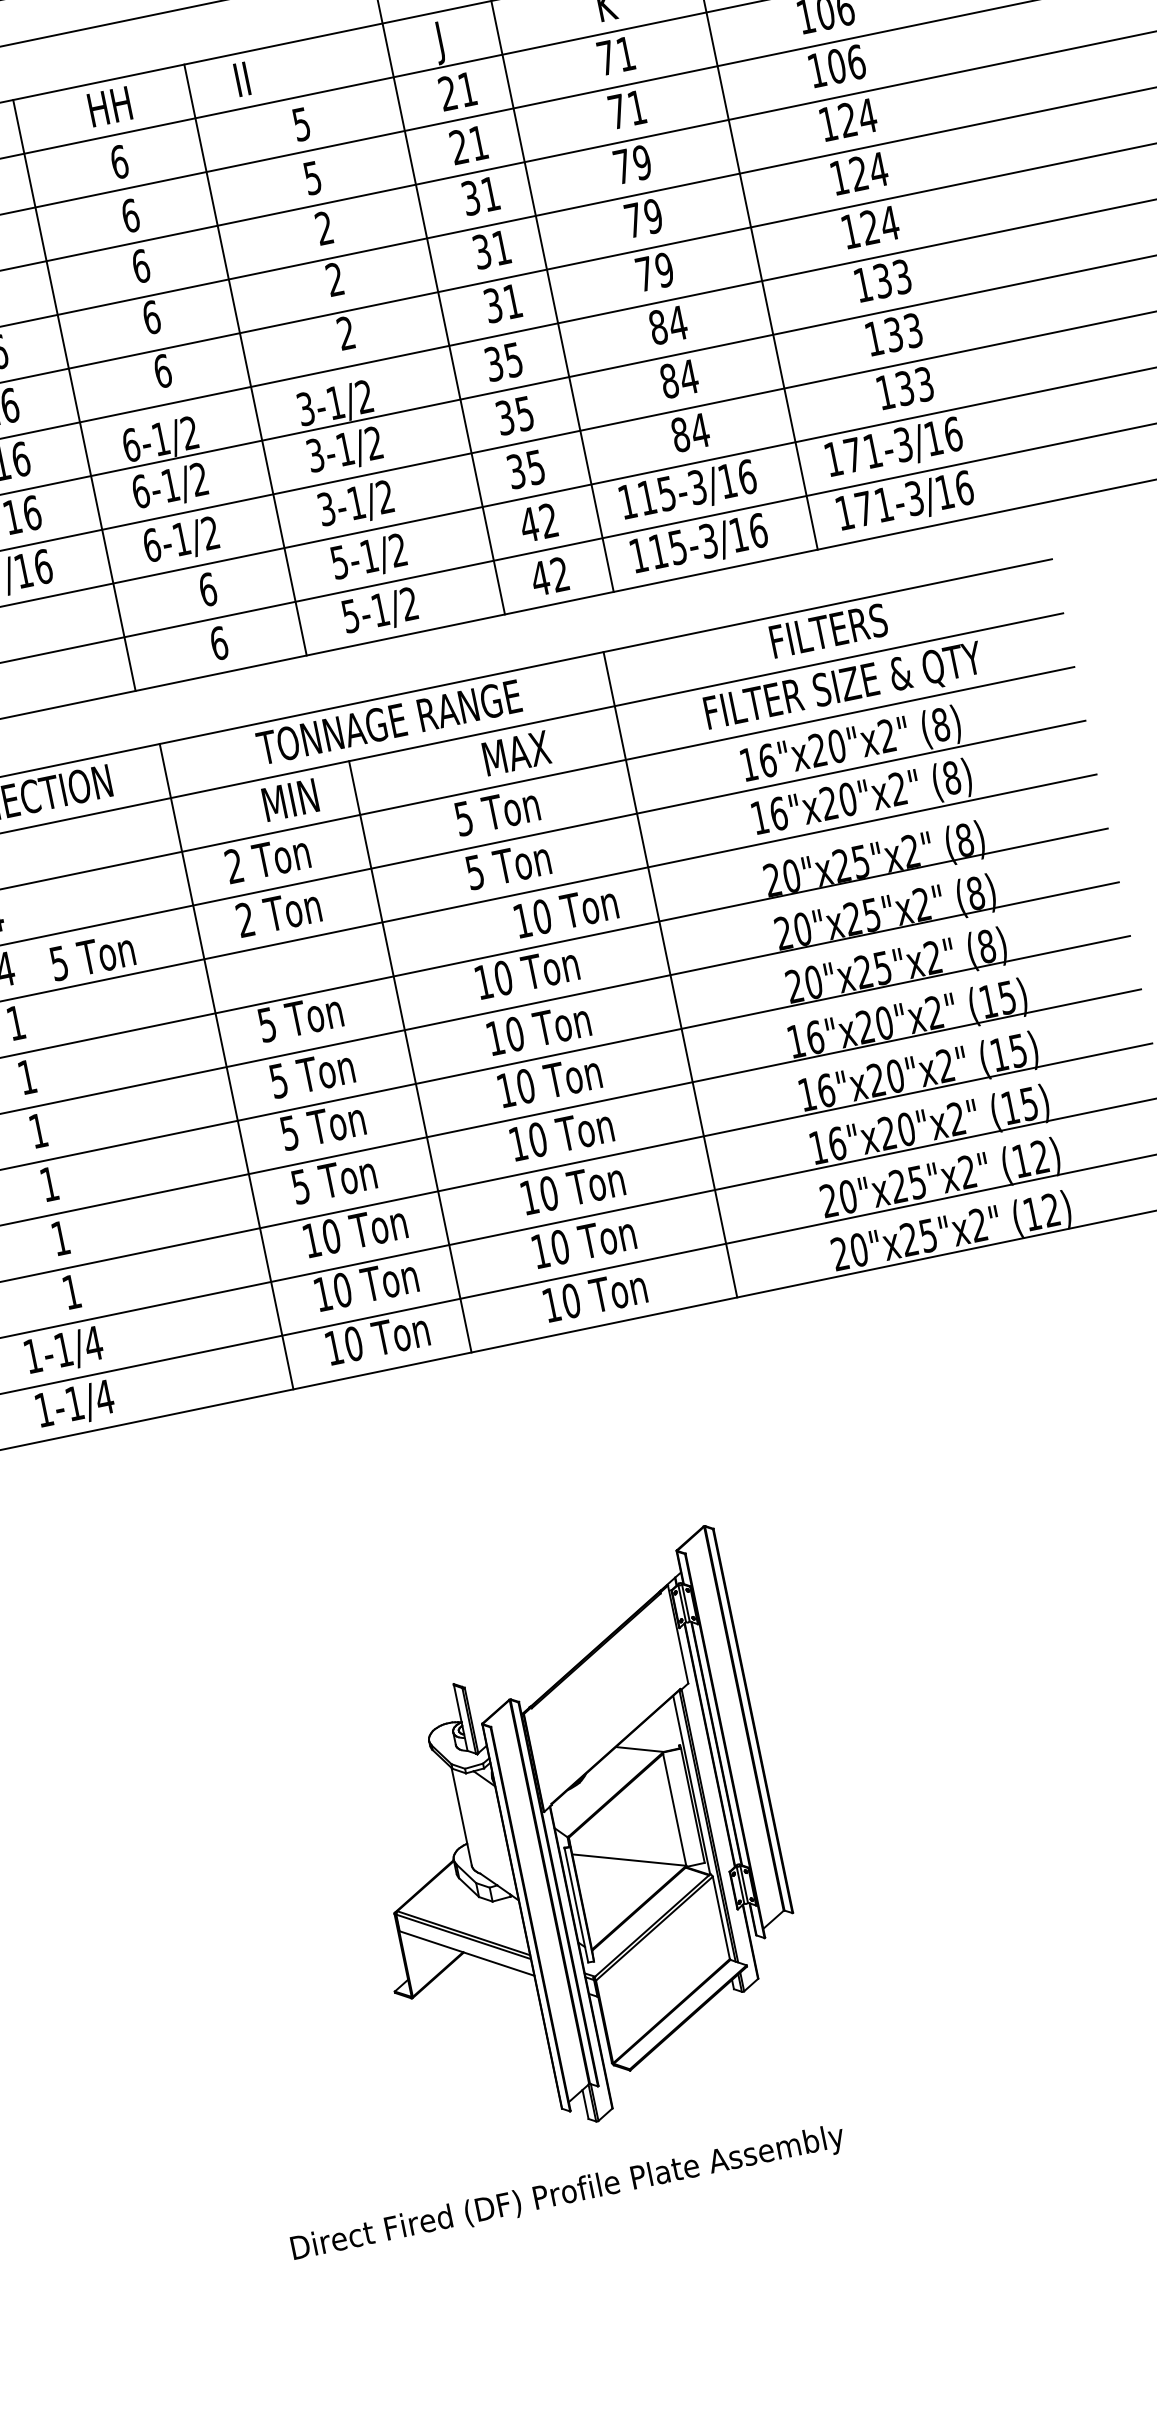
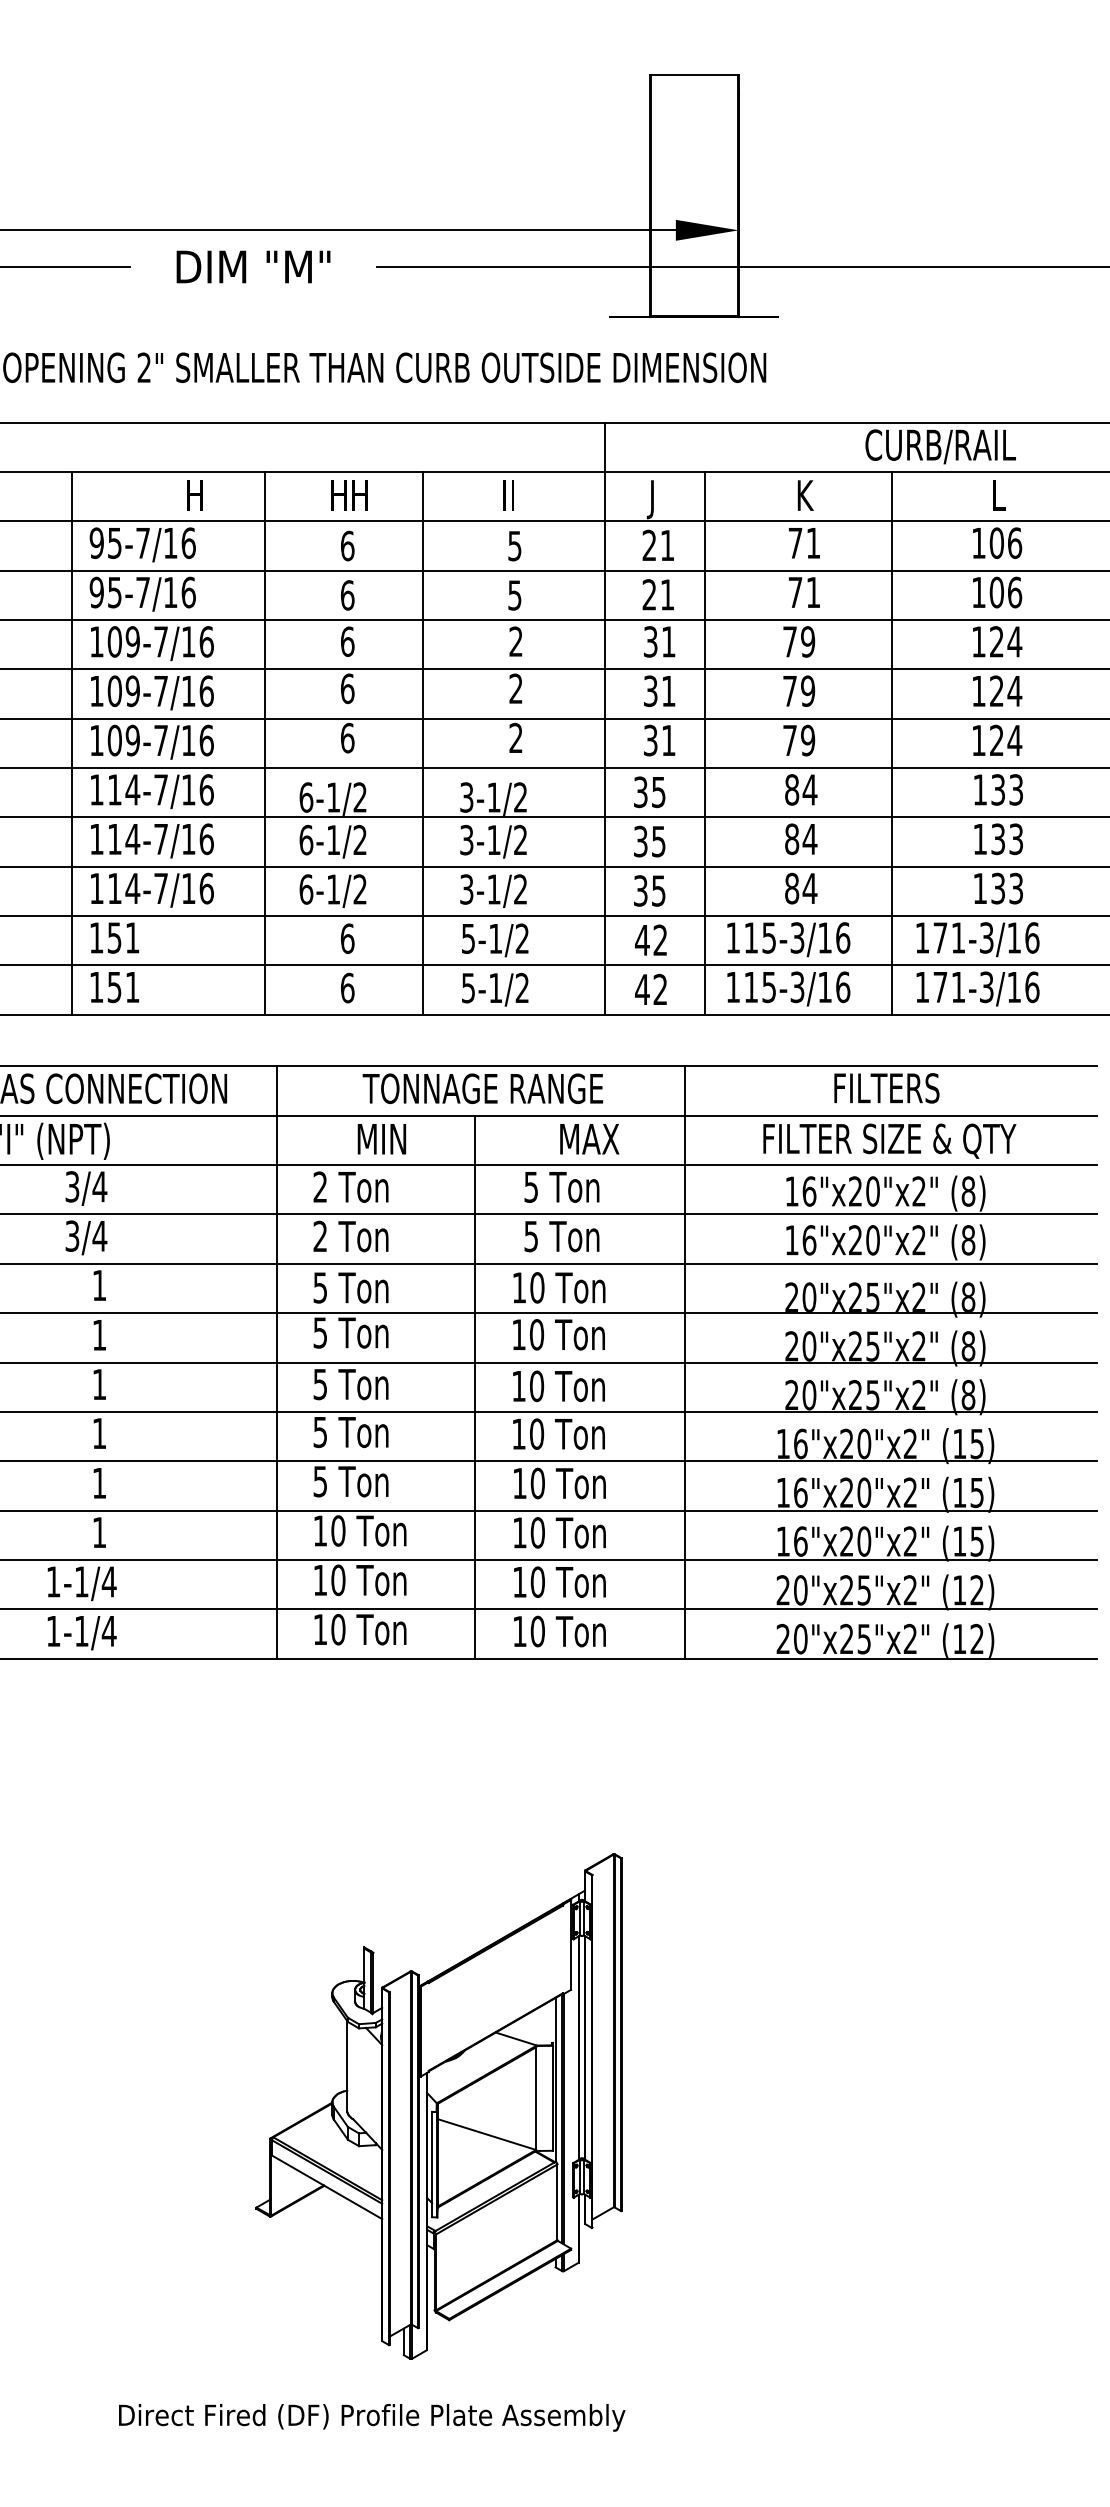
text: (241, 79) -> (508, 495), moved
text: (566, 911) -> (559, 1287), moved
text: (91, 956) -> (350, 1287), moved
line: (410, 1056) -> (474, 1386), moved

